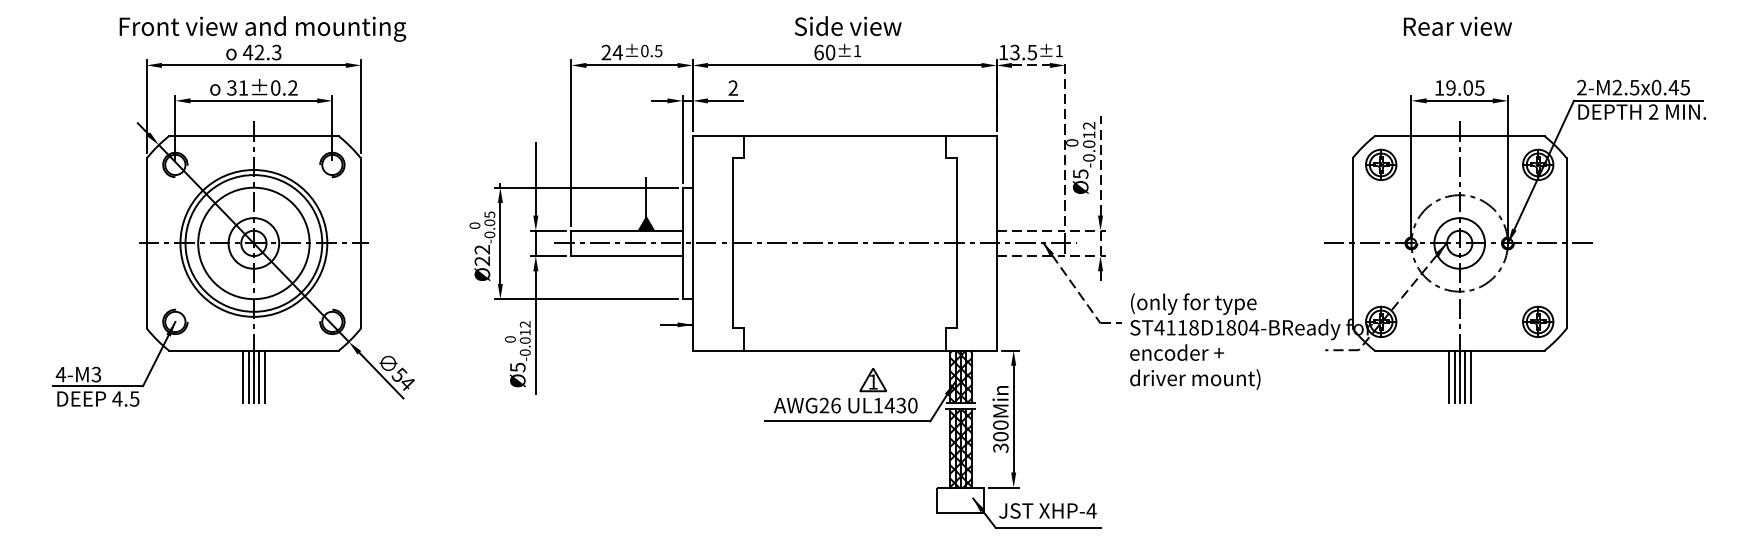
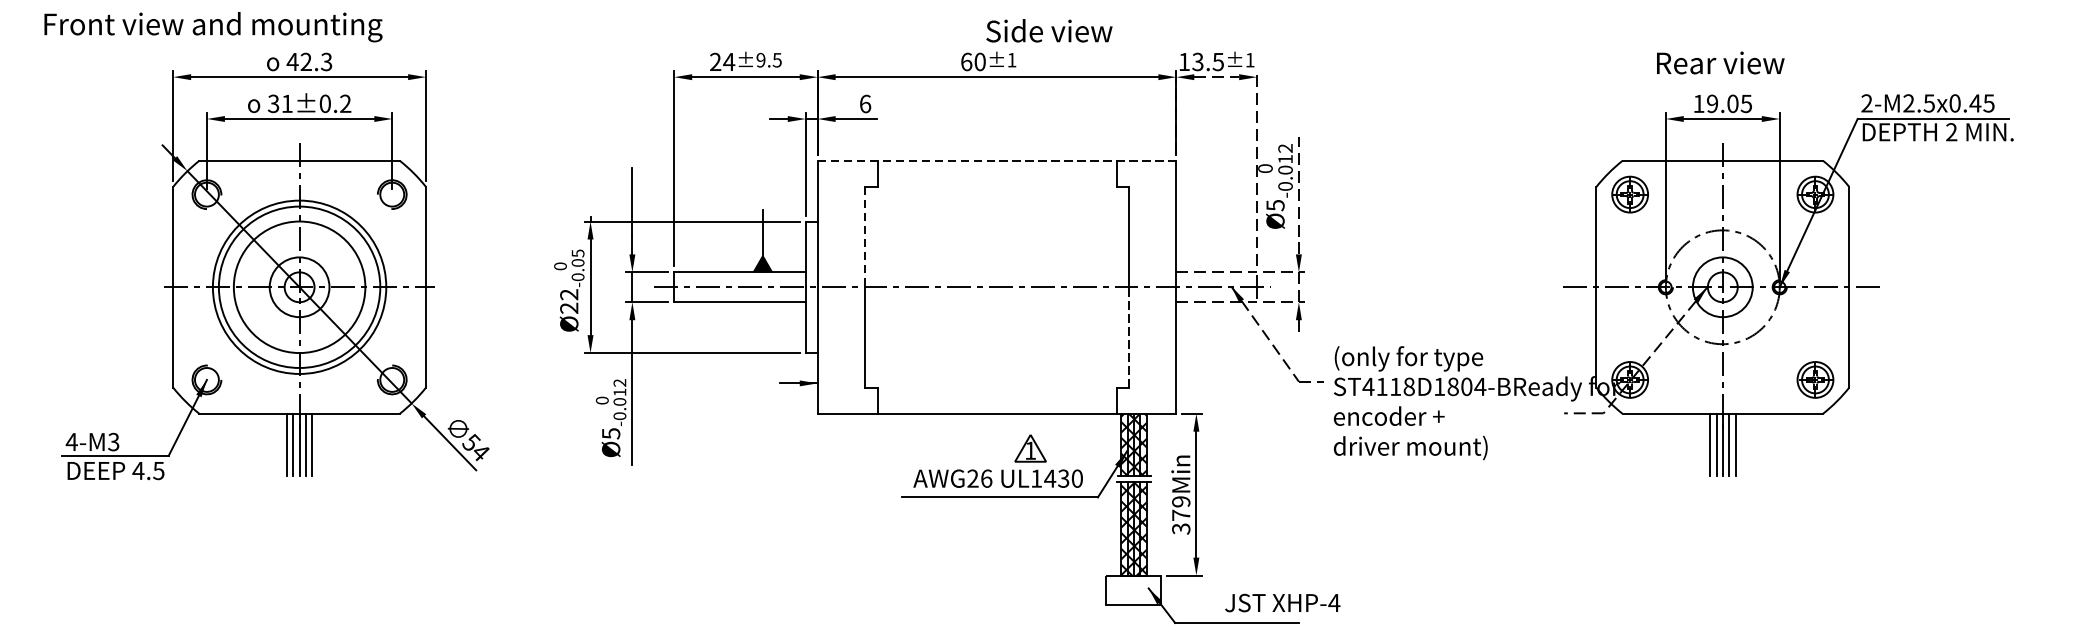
text: (847, 25) -> (1048, 30), moved
text: (1457, 25) -> (1720, 61), moved
text: (262, 28) -> (212, 26), moved
text: (644, 51) -> (760, 60), ±0.5 -> ±9.5
text: (733, 87) -> (865, 103), 2 -> 6
line: (844, 136) -> (996, 161), solid -> dashed
line: (732, 200) -> (864, 236), solid -> dashed
line: (956, 285) -> (1128, 336), solid -> dashed
text: (1000, 430) -> (1180, 508), 300Min -> 379Min
text: (1047, 510) -> (1282, 602), moved

